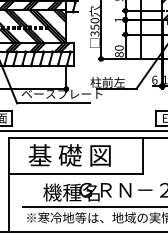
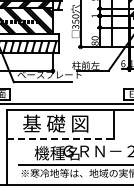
hatch: (38, 47) -> (30, 37), removed
line: (75, 174) -> (60, 138), solid -> dashed

